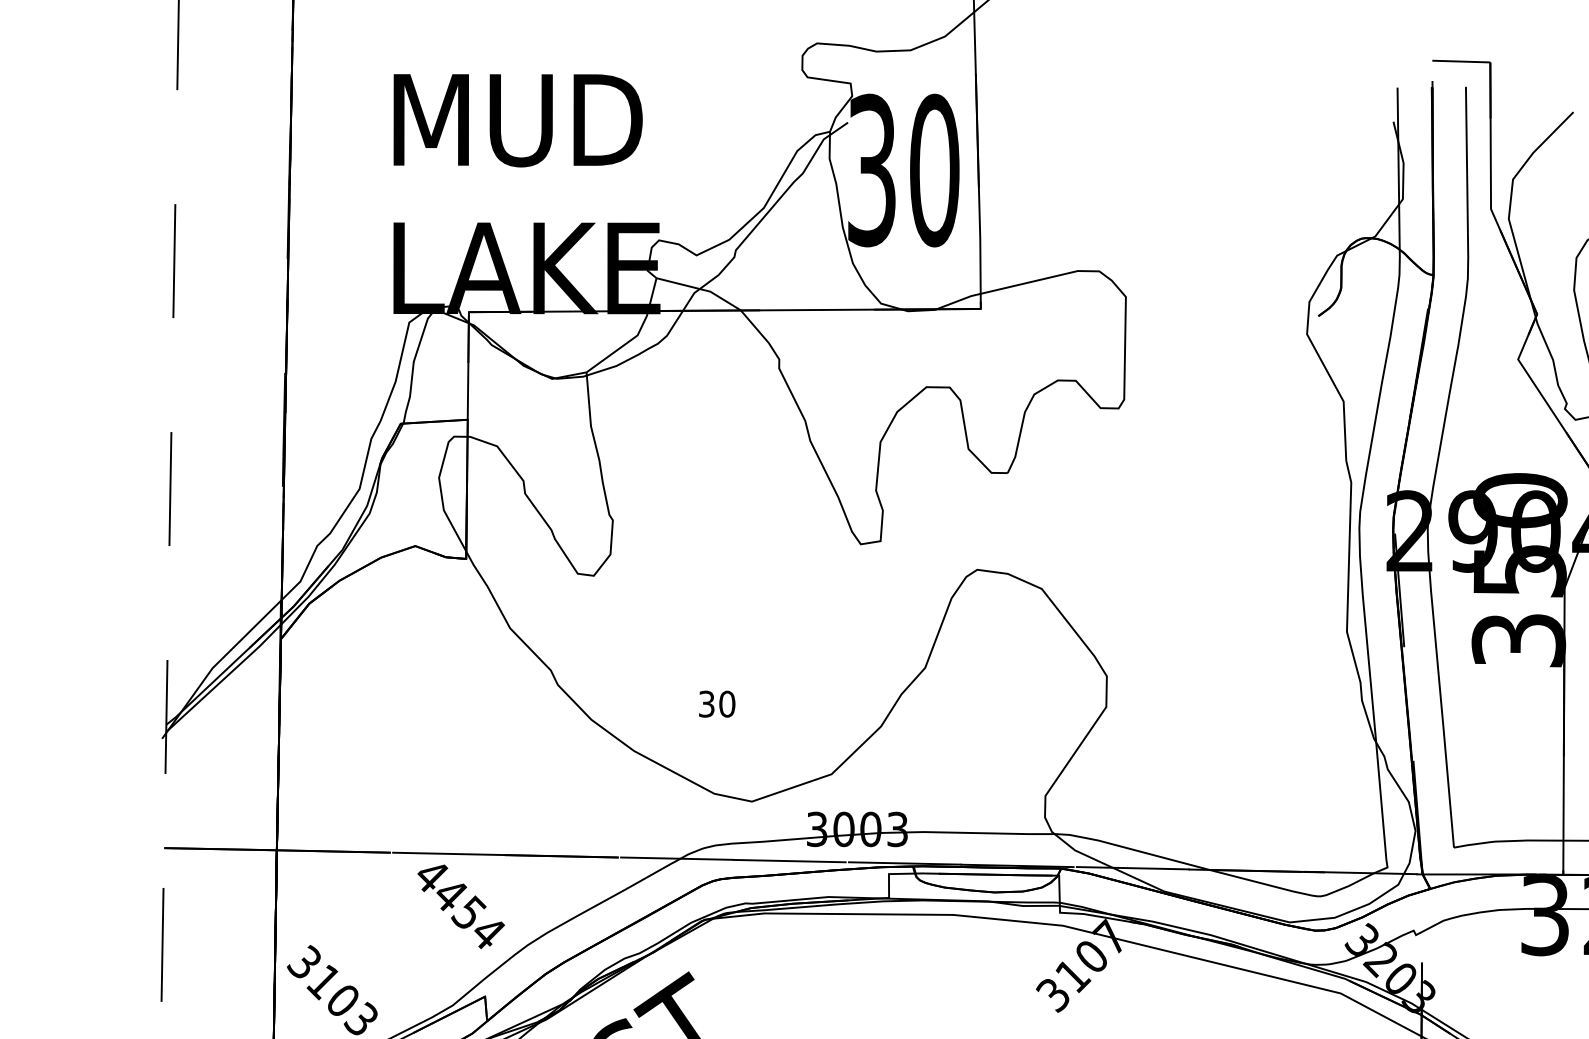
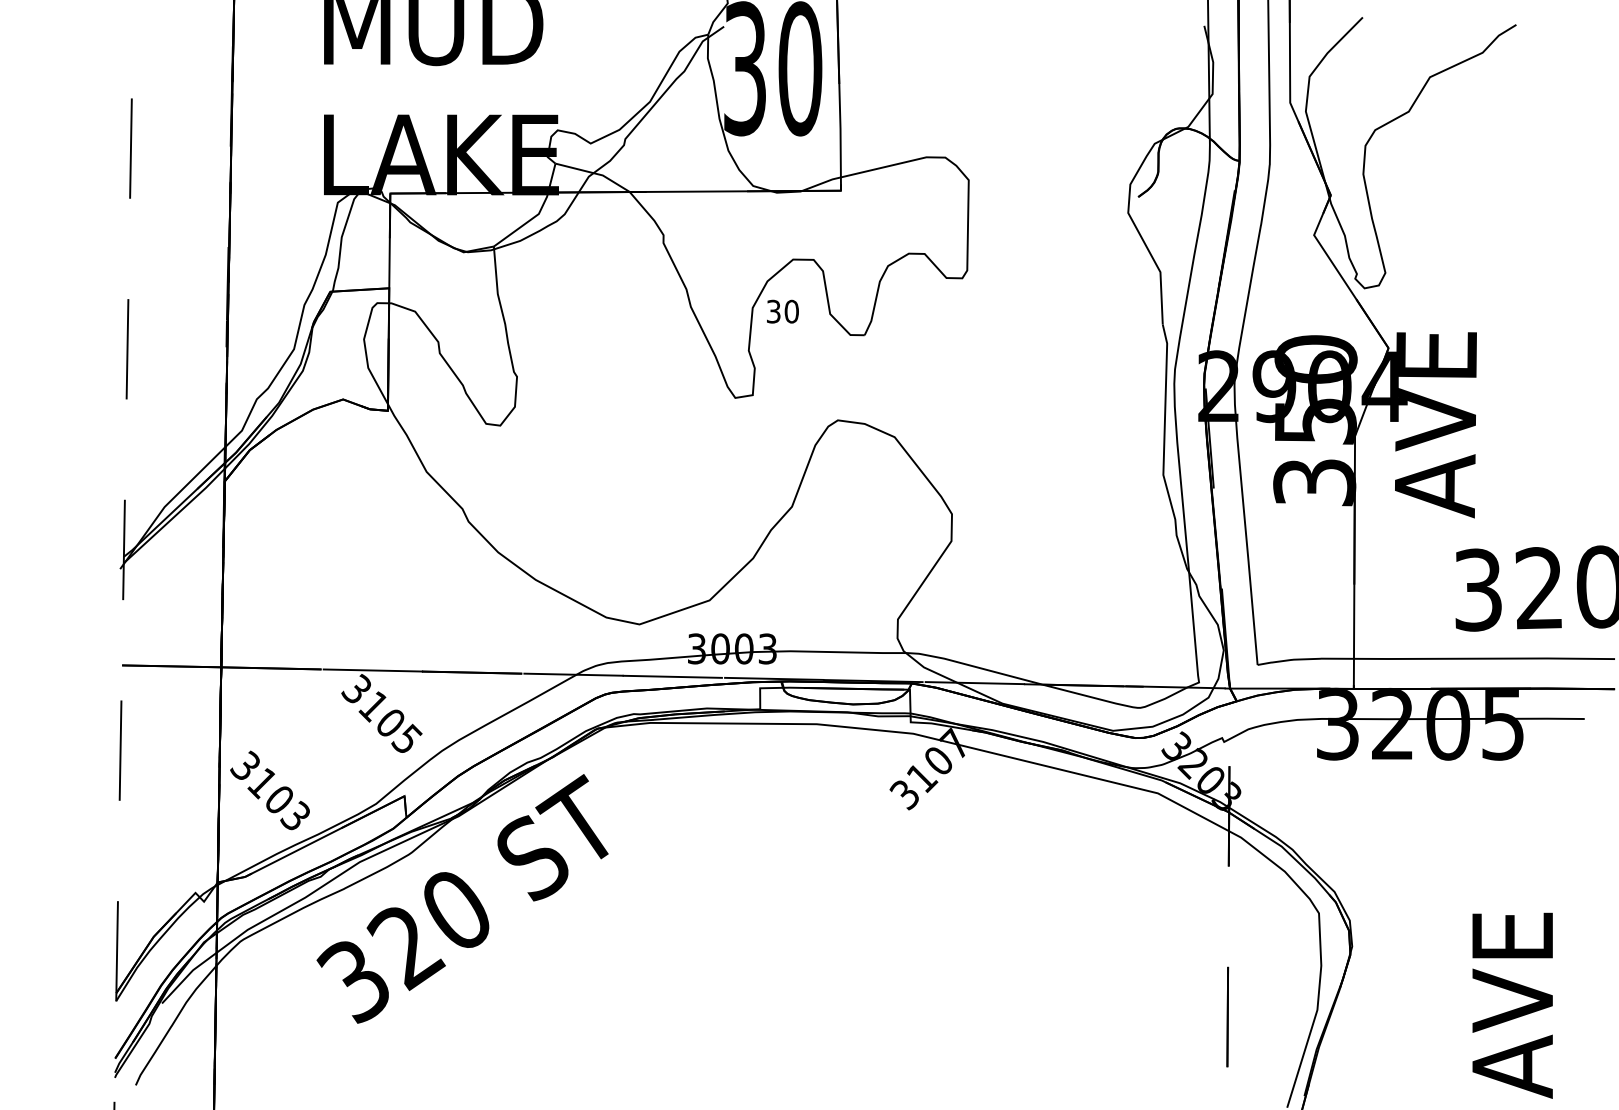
text: (716, 703) -> (782, 311), moved
text: (458, 903) -> (381, 714), 4454 -> 3105

